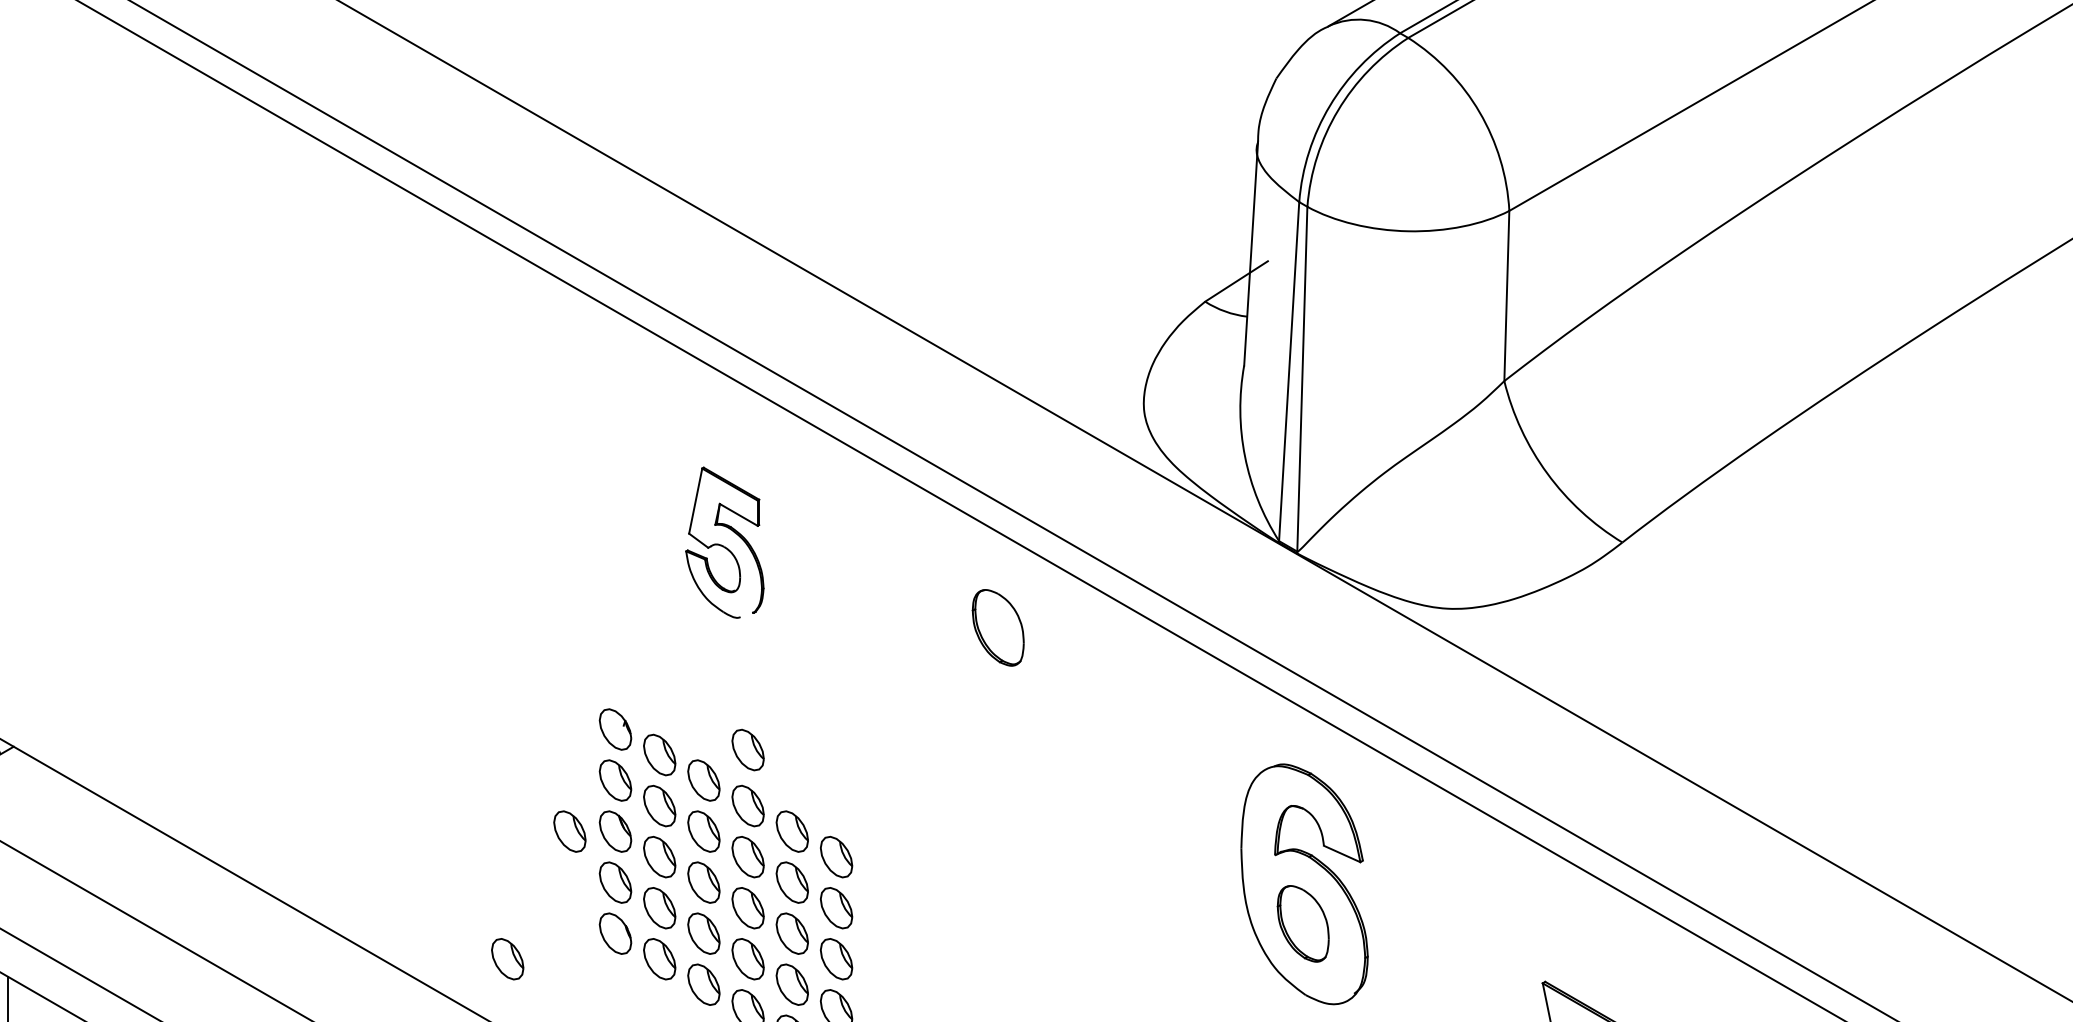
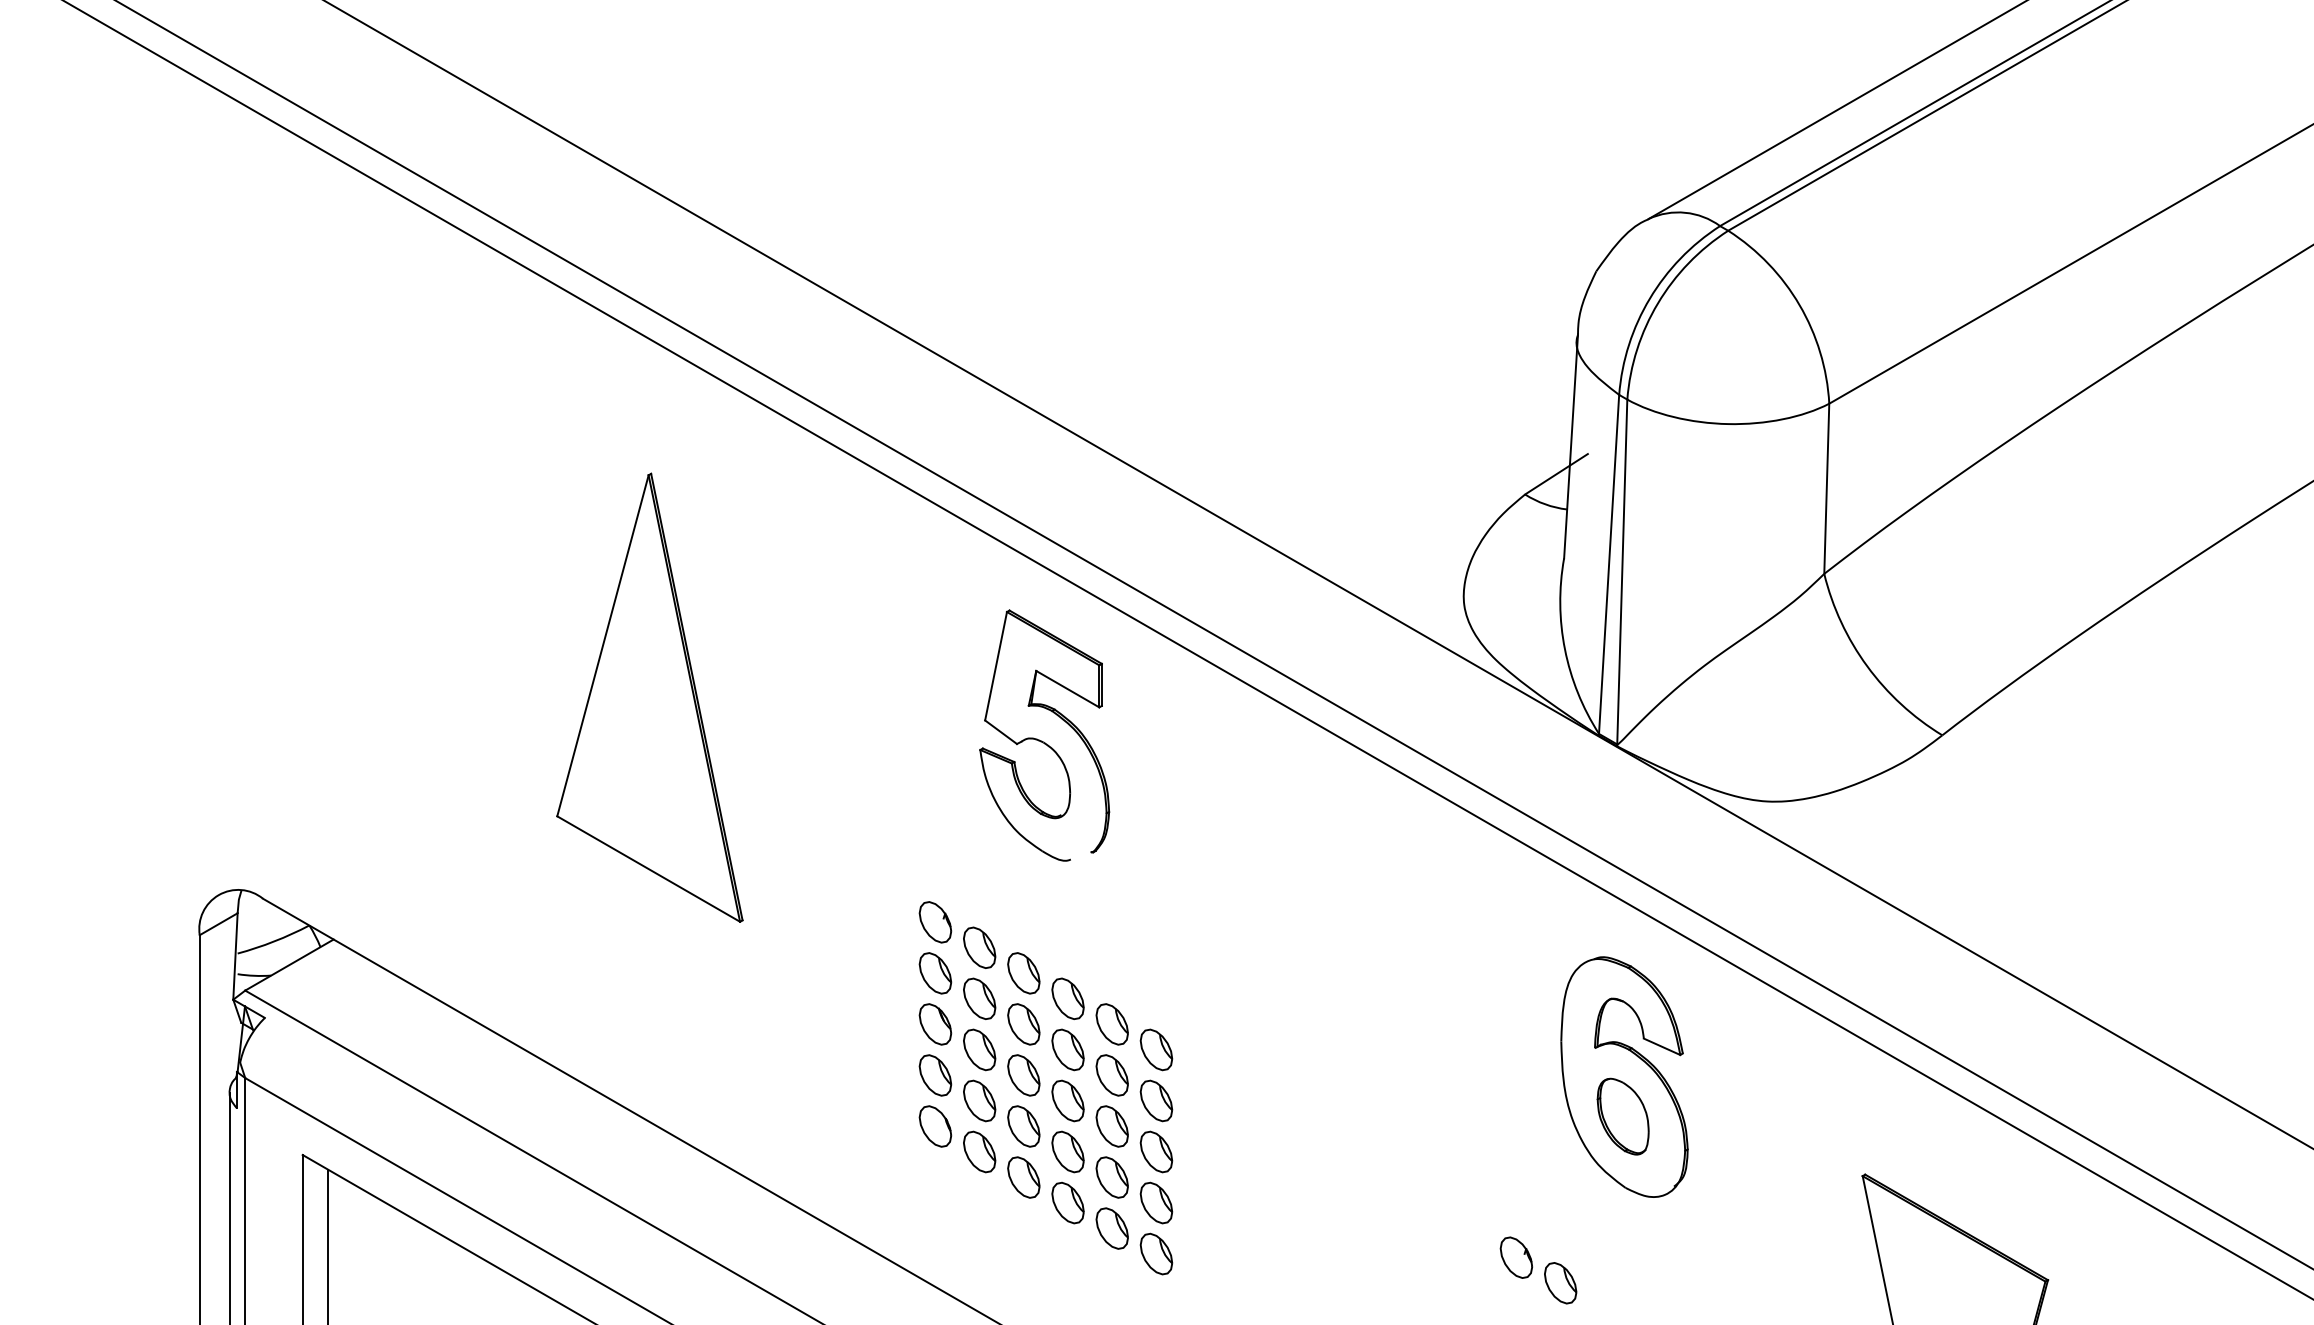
part: (329, 504) -> (649, 697), added
part: (724, 542) -> (1044, 735), size x1.67
part: (997, 627) -> (1317, 820), removed
part: (747, 749) -> (1067, 942), removed
part: (569, 831) -> (889, 1024), removed
part: (507, 958) -> (827, 1151), removed

